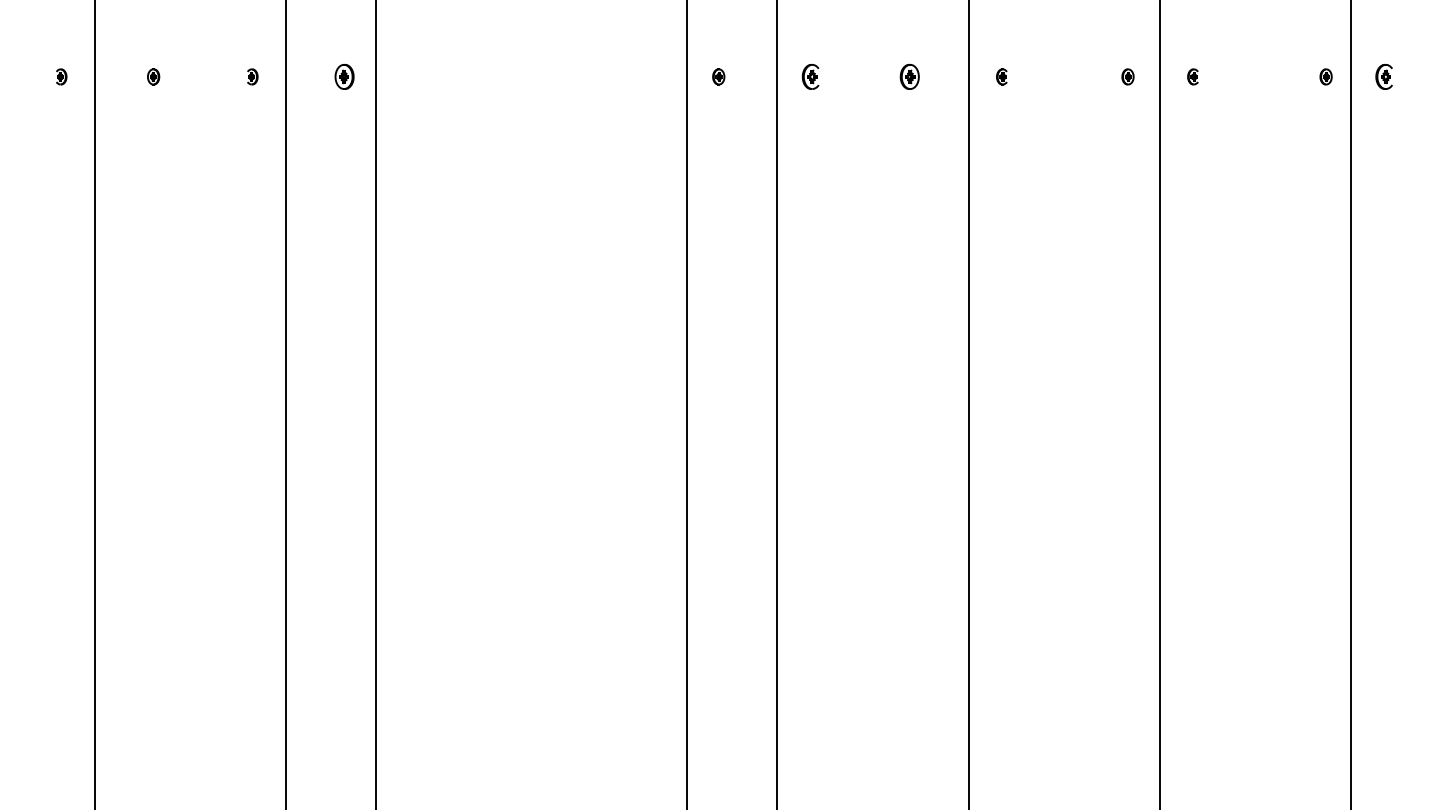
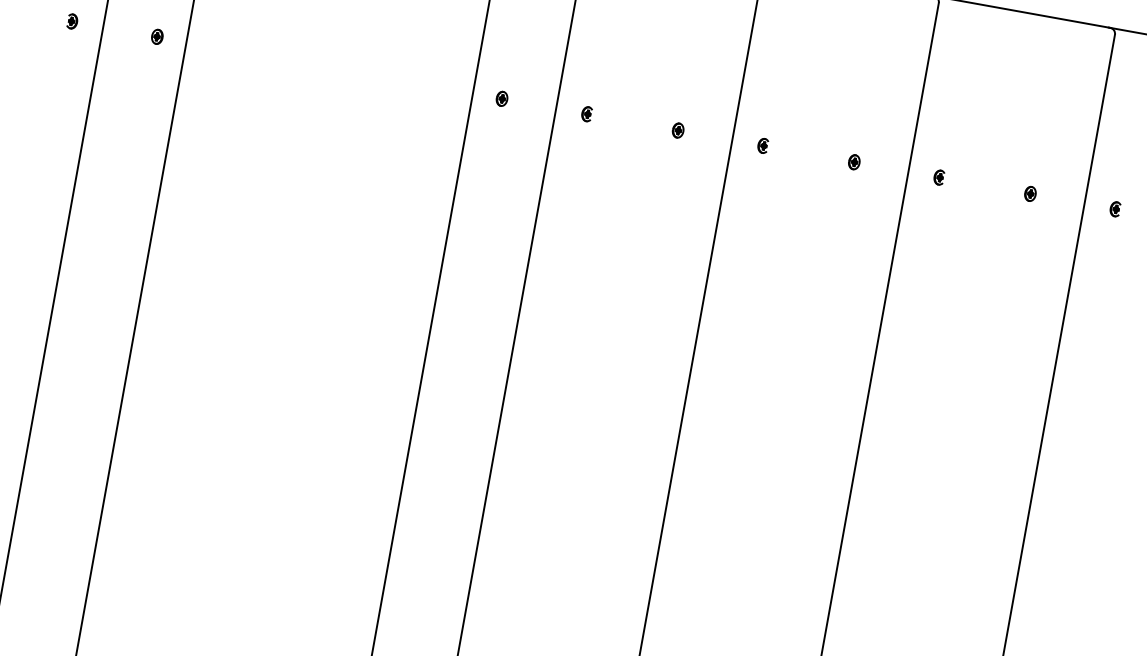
part: (344, 76) -> (157, 36), size x0.62
part: (810, 76) -> (586, 113), size x0.62
part: (909, 76) -> (677, 130), size x0.62
part: (1127, 76) -> (853, 161), moved
part: (1325, 76) -> (1029, 193), moved
part: (1383, 76) -> (1114, 208), size x0.62

